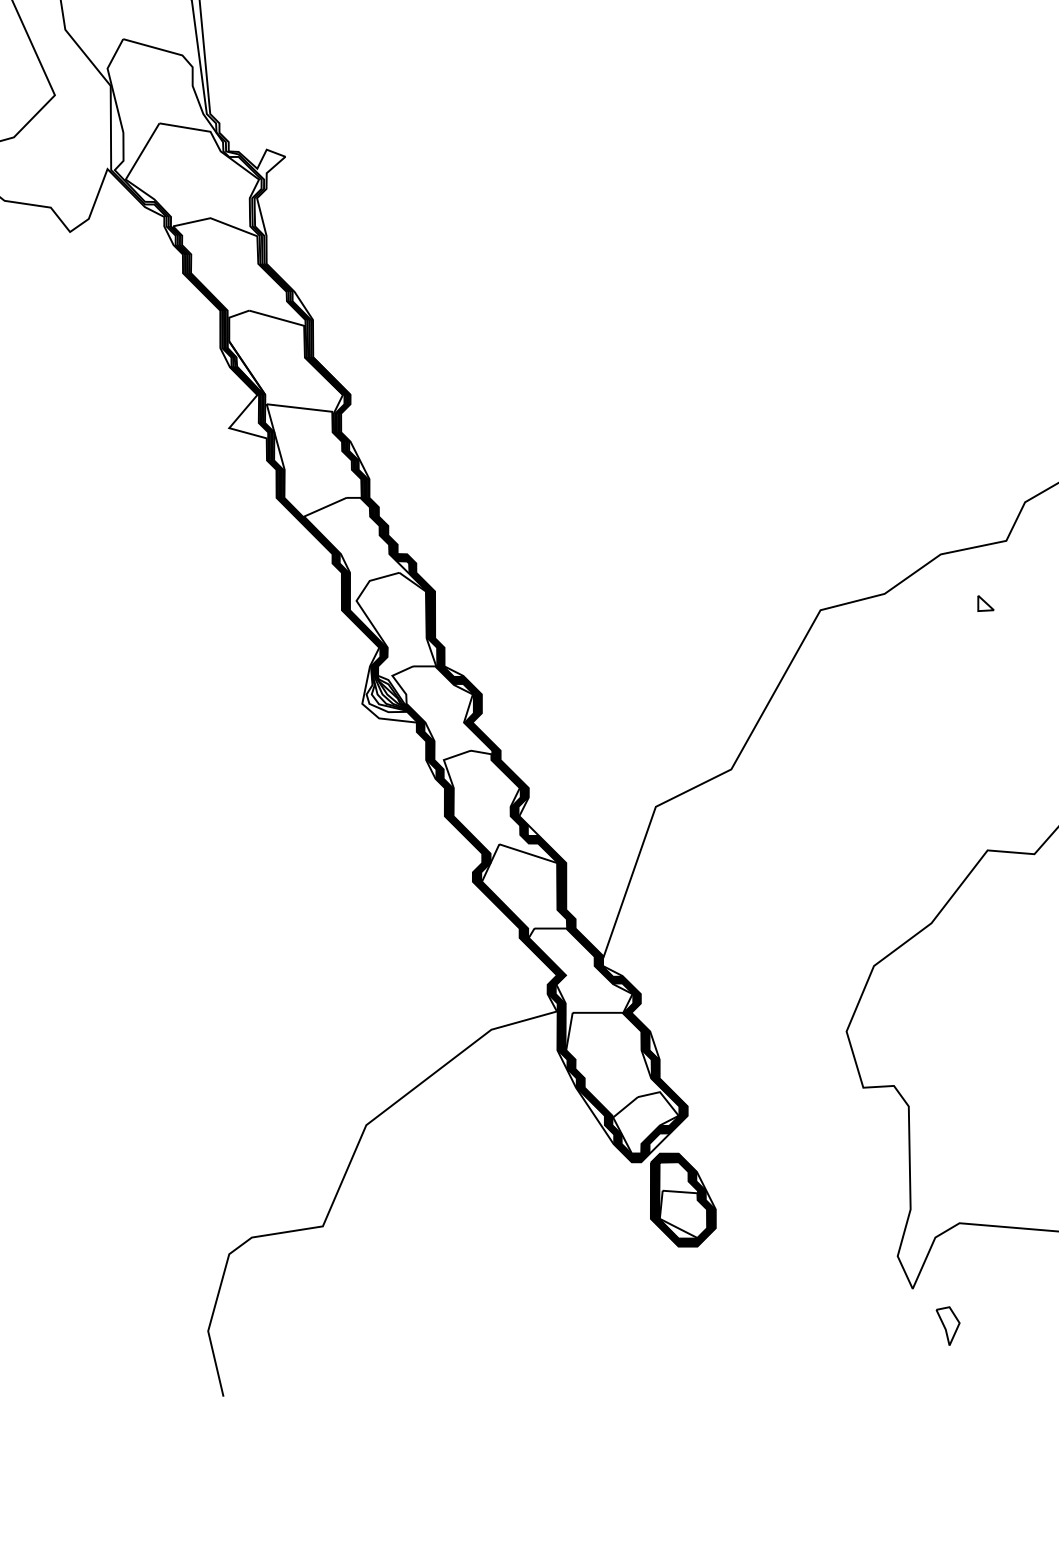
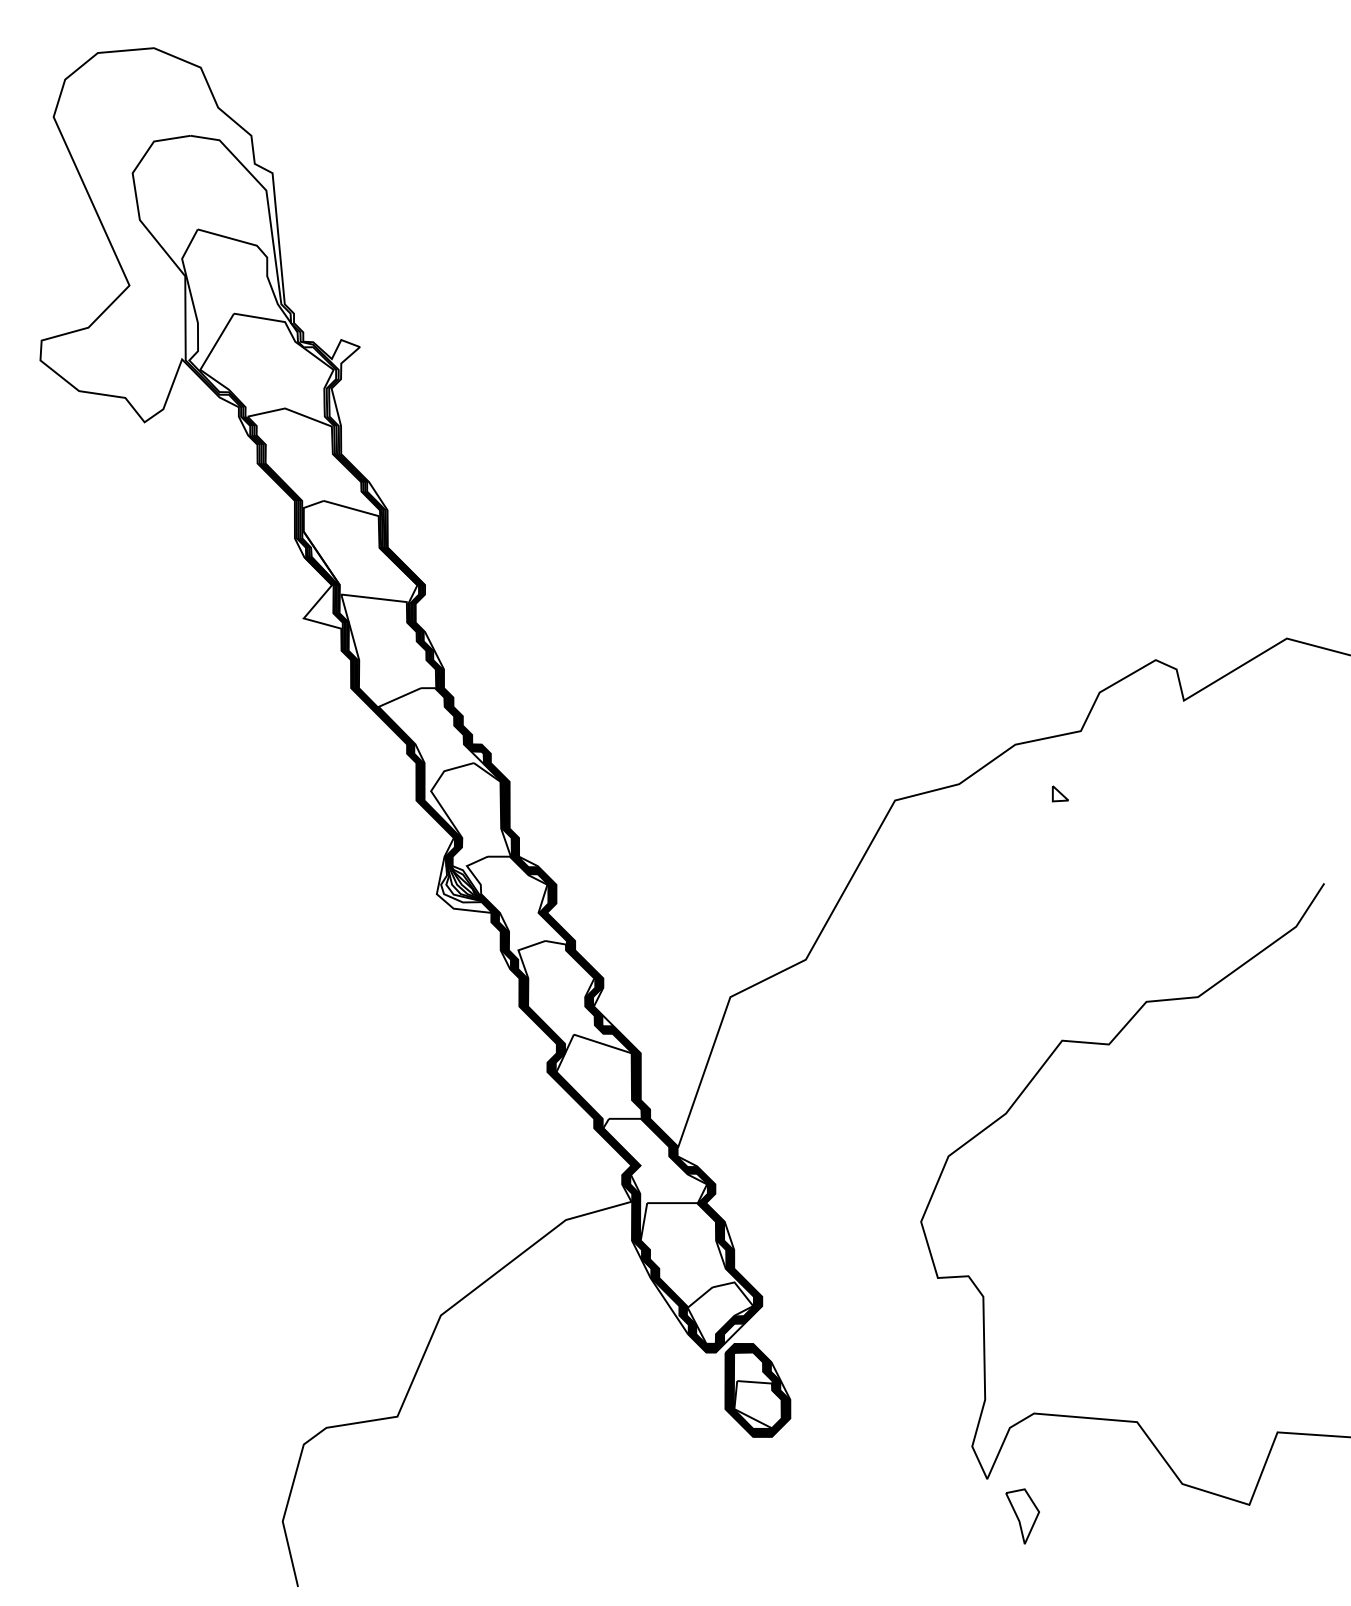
part: (947, 1326) -> (1022, 1516), size x1.43

